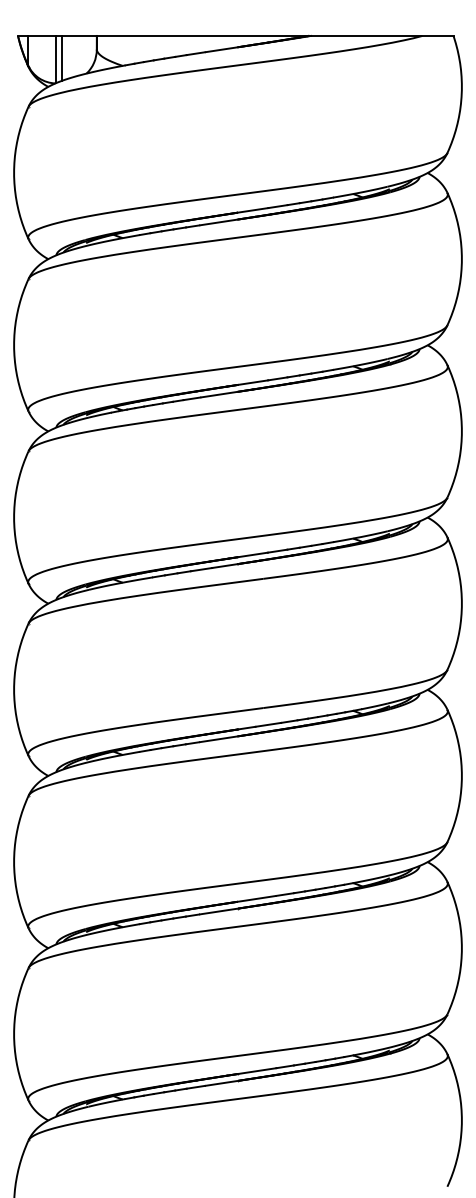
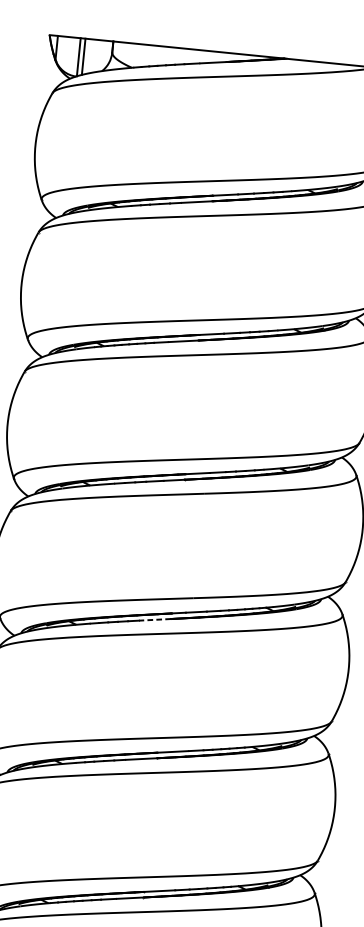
line: (218, 739) -> (154, 619), solid -> dashed

